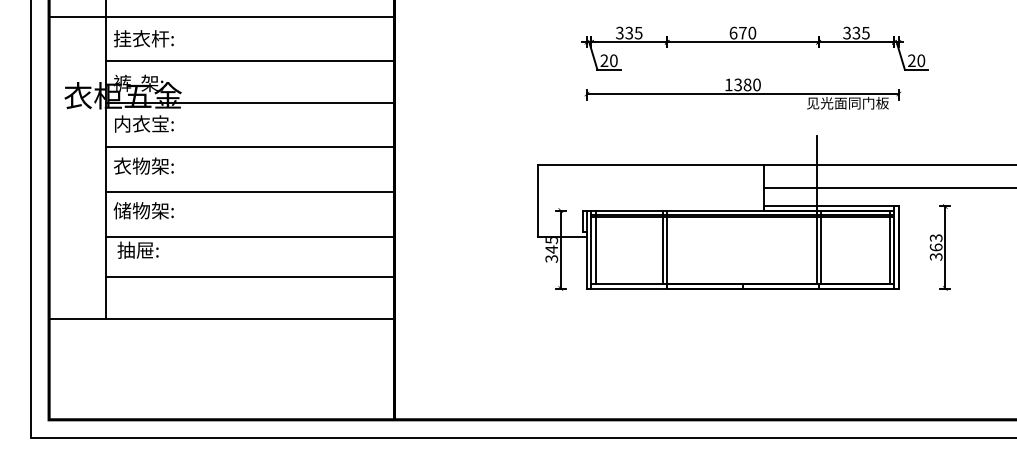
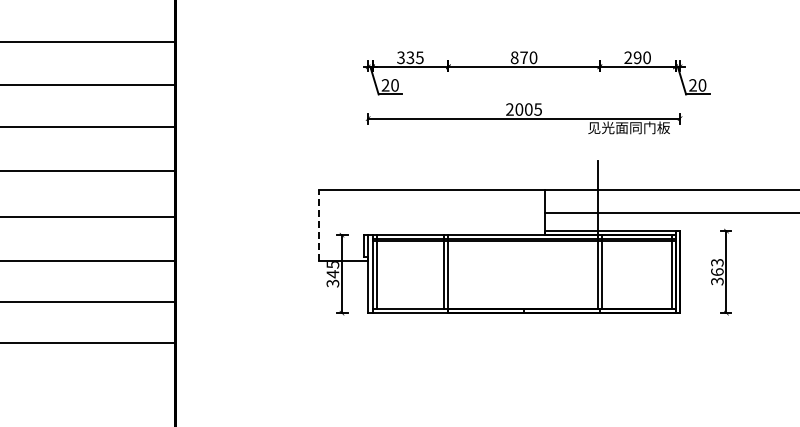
text: (733, 32) -> (514, 57), 670 -> 870
text: (856, 32) -> (637, 57), 335 -> 290
text: (742, 84) -> (523, 109), 1380 -> 2005
line: (537, 200) -> (318, 225), solid -> dashed

